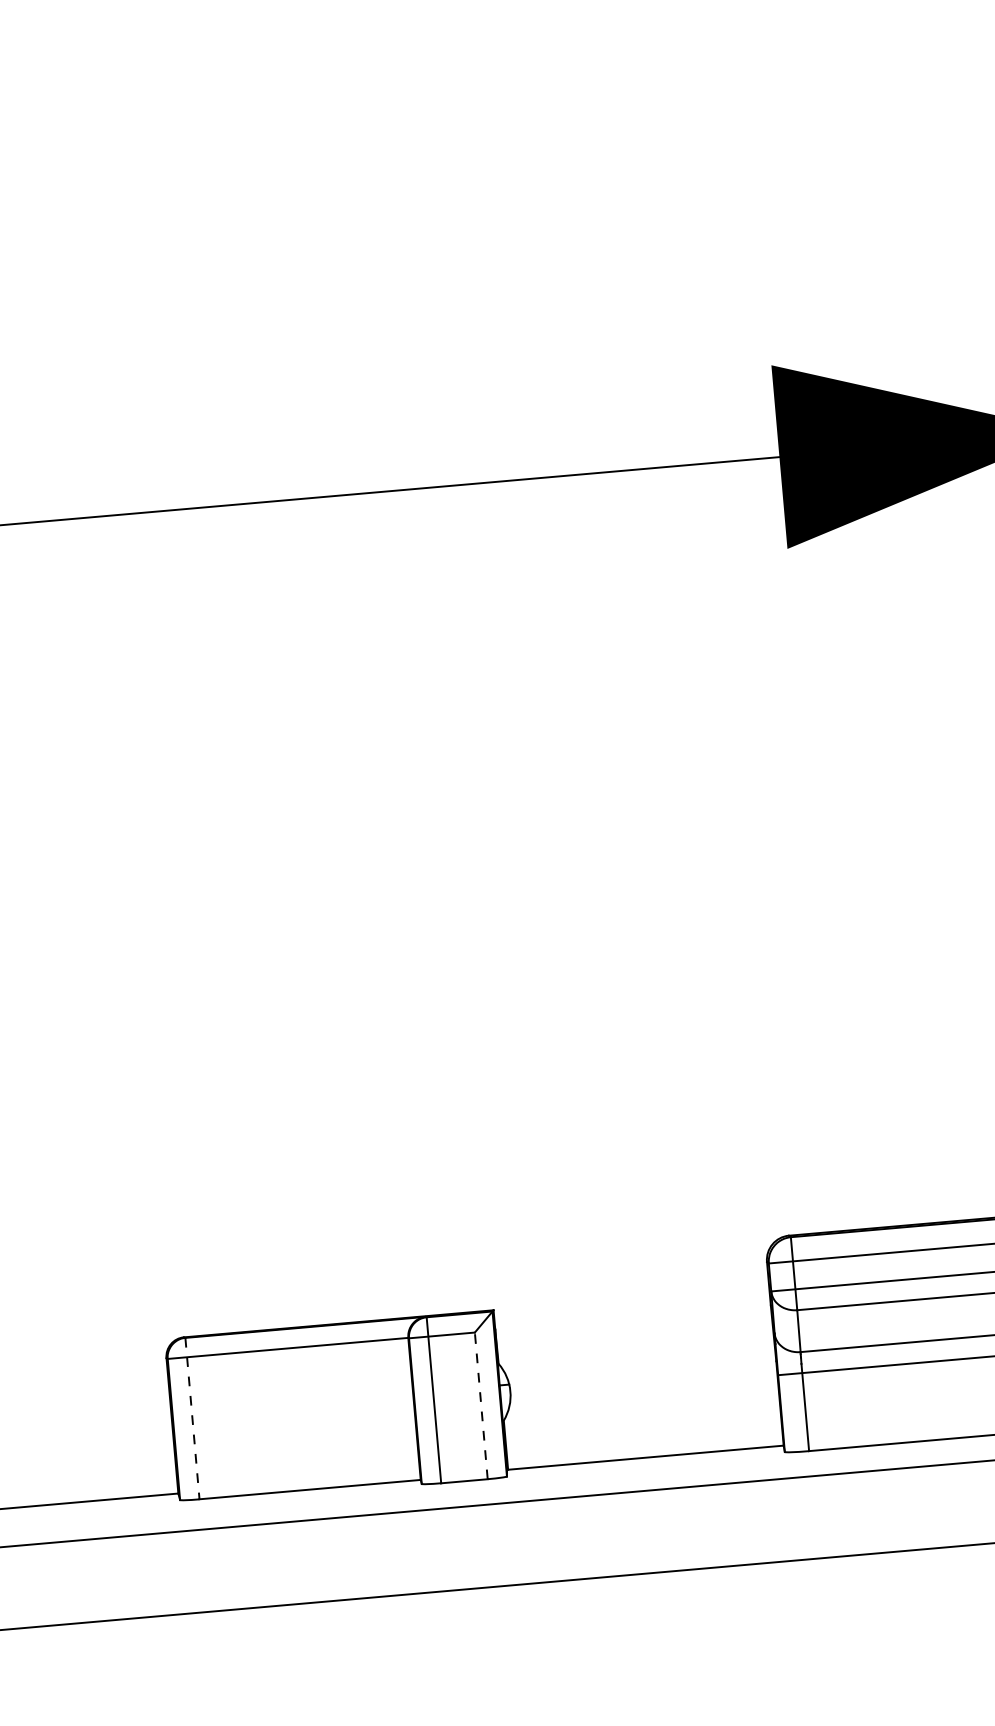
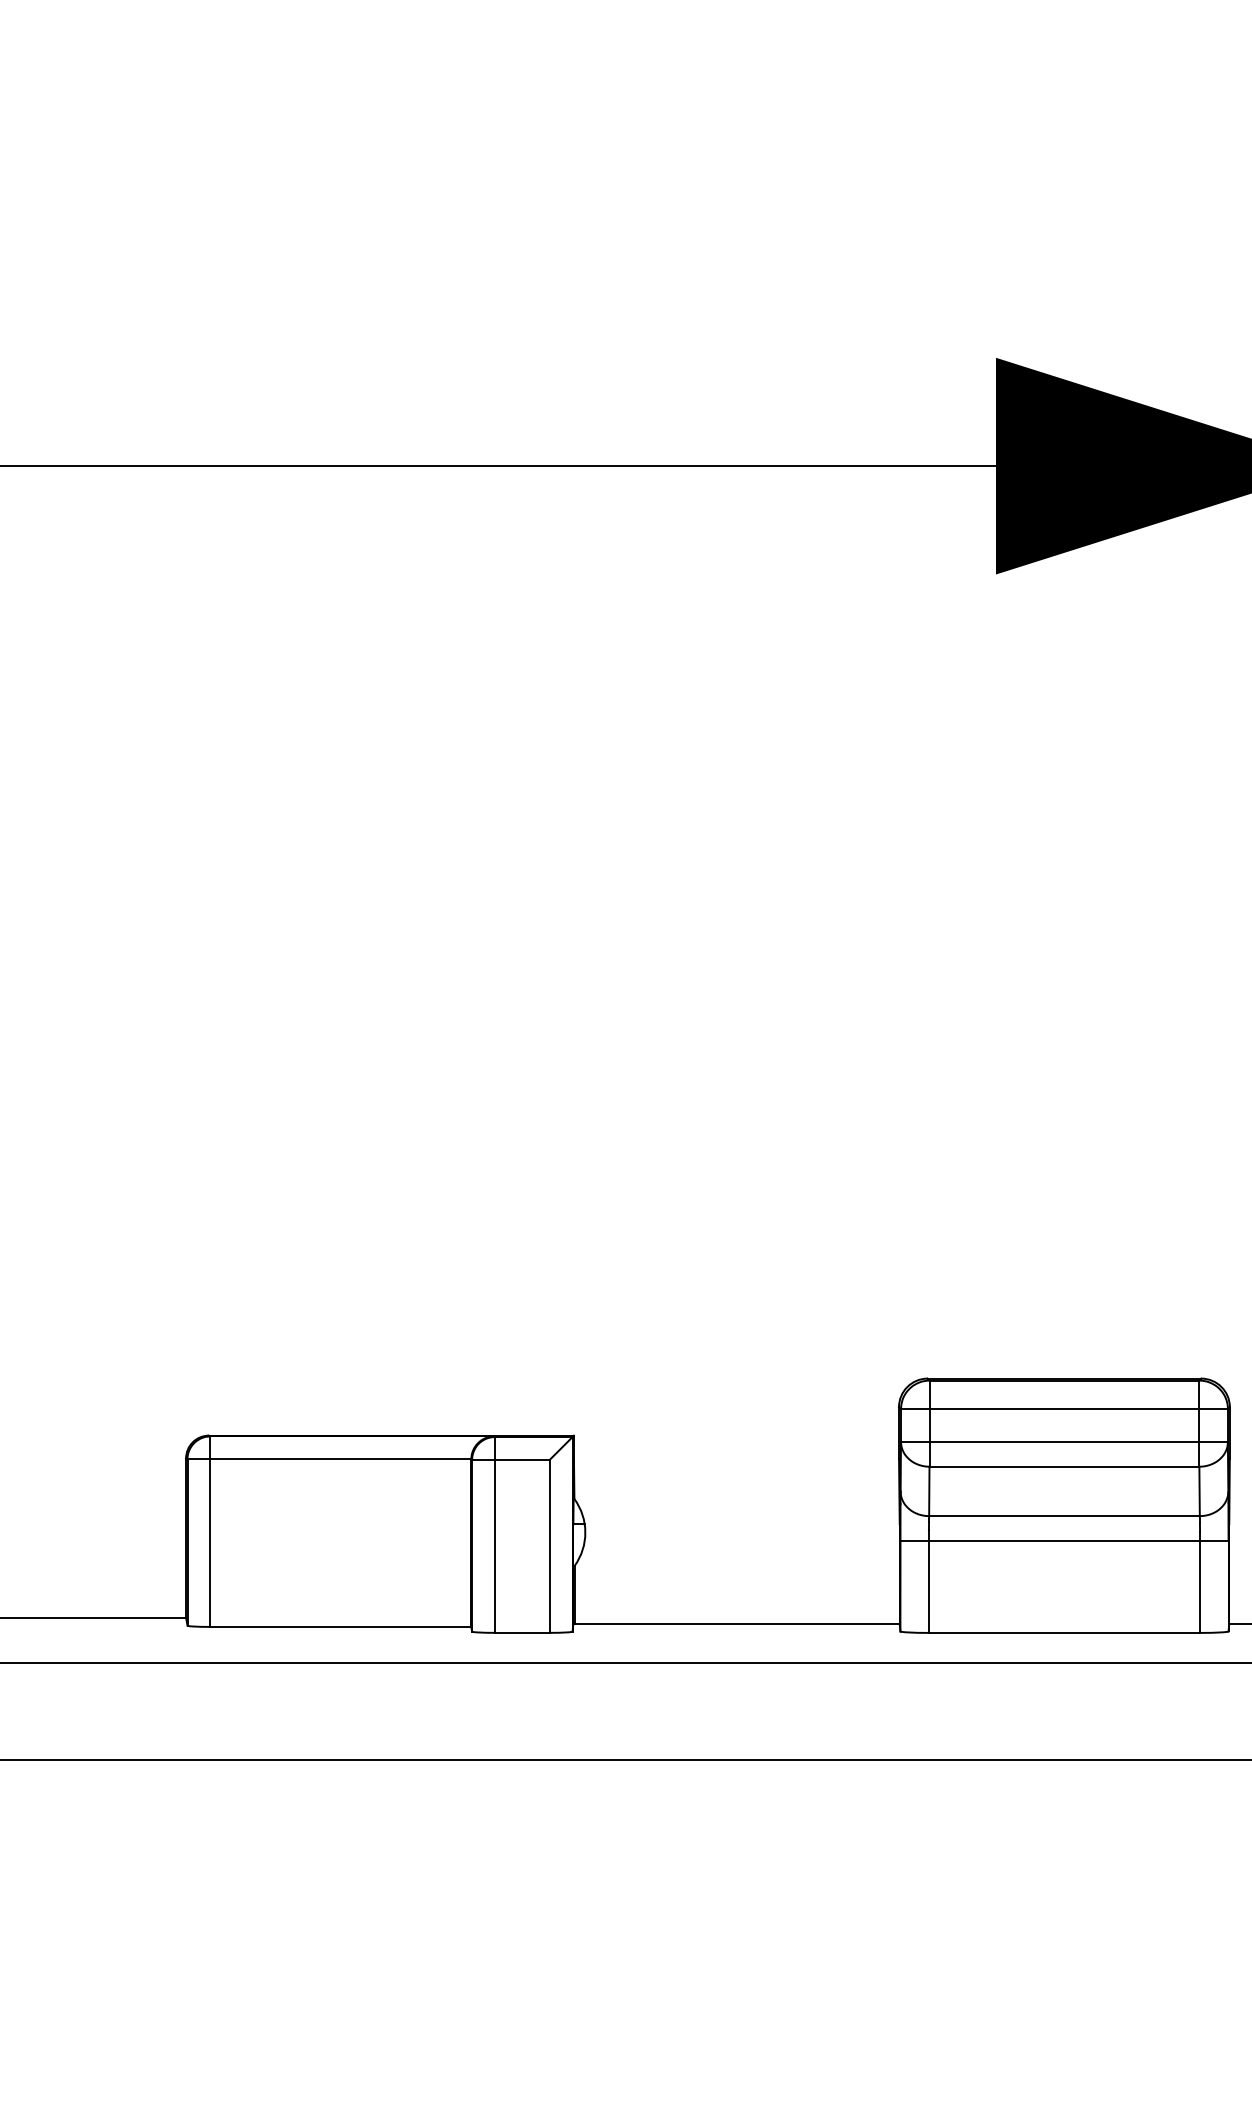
line: (481, 1406) -> (549, 1546), dashed -> solid
line: (192, 1419) -> (210, 1532), dashed -> solid

